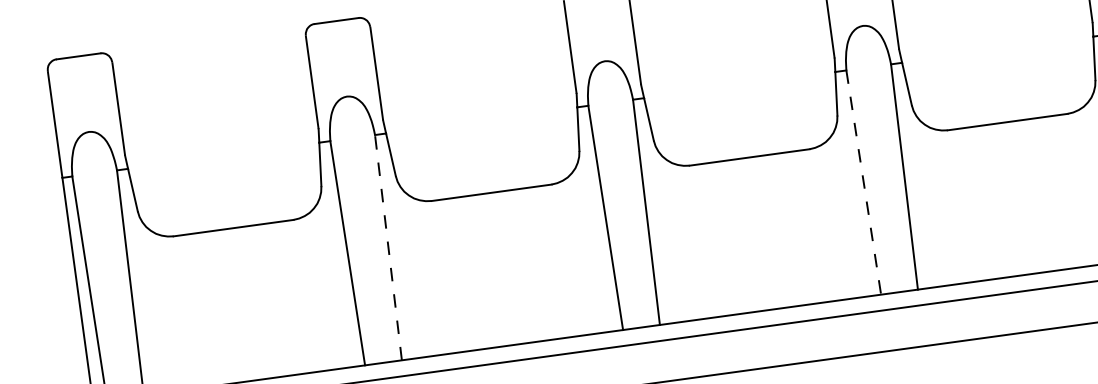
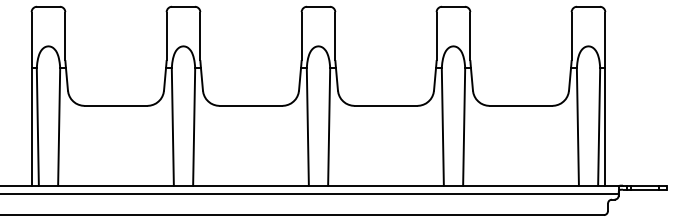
line: (862, 181) -> (442, 126), dashed -> solid
line: (389, 246) -> (194, 126), dashed -> solid

